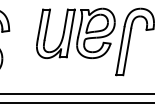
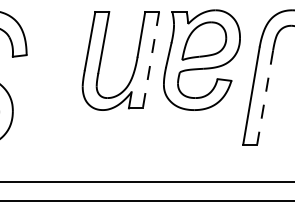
line: (70, 33) -> (150, 60), solid -> dashed
line: (127, 51) -> (265, 96), solid -> dashed

